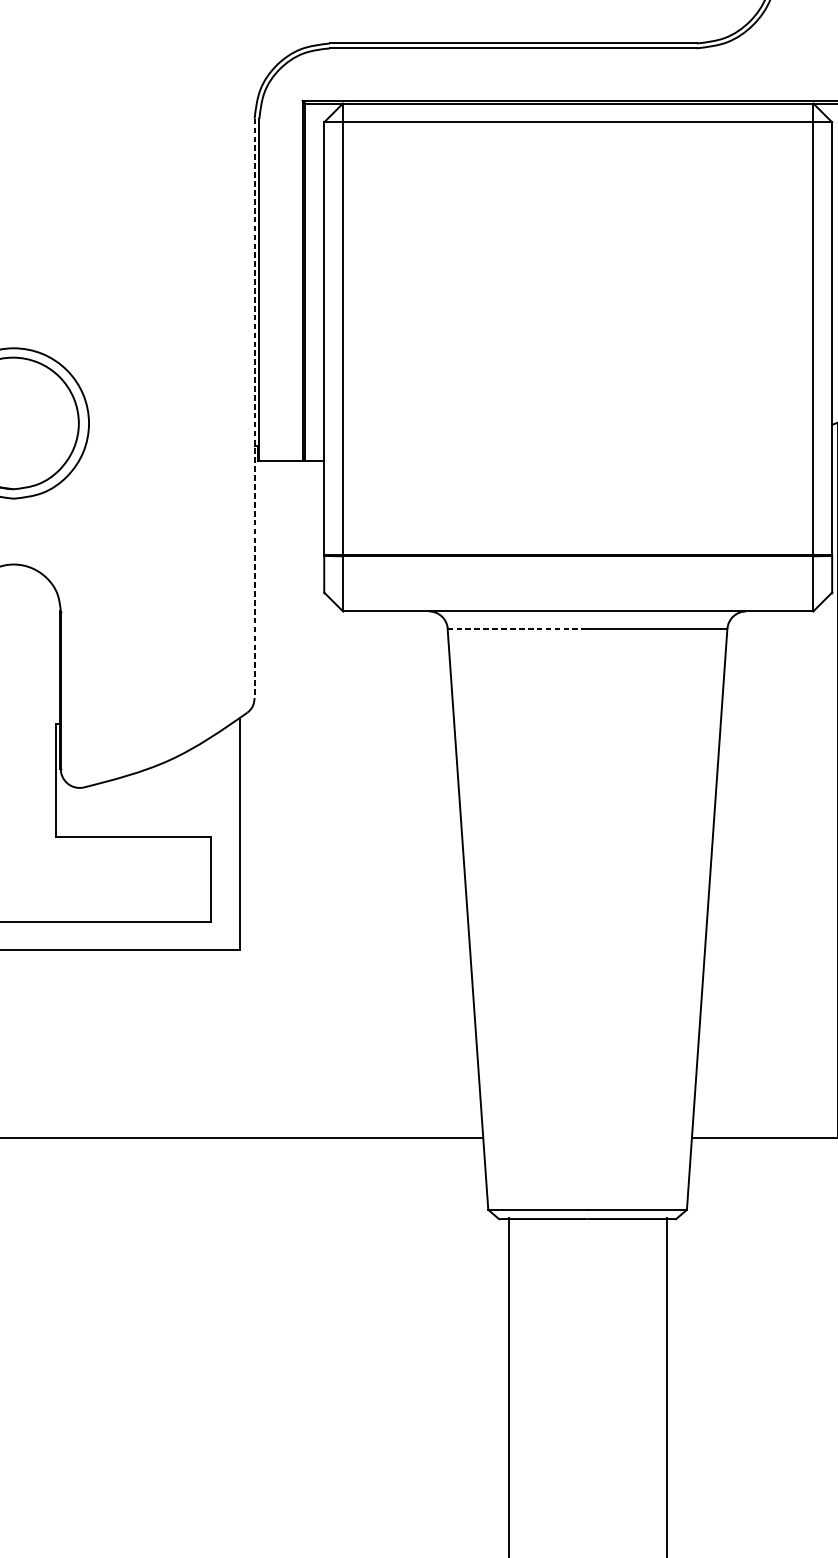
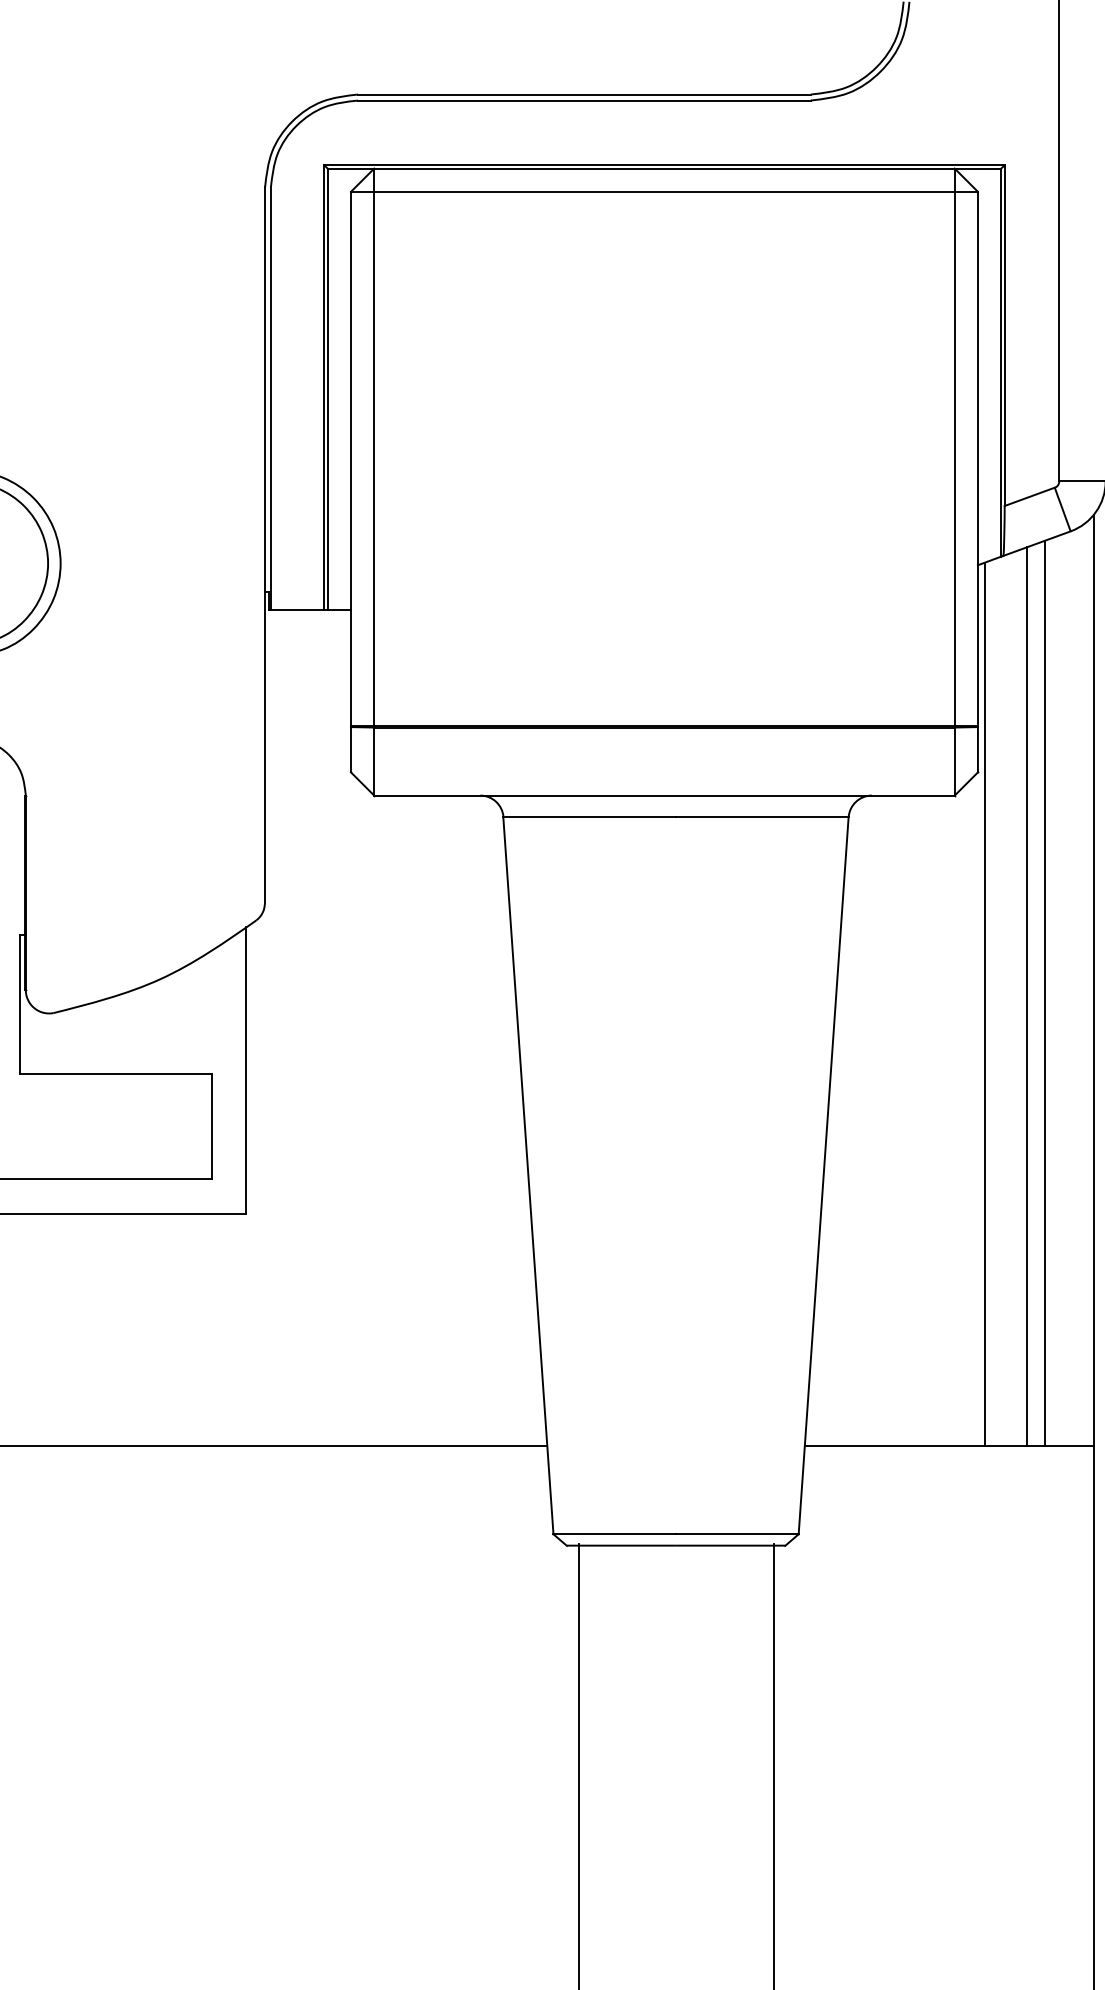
line: (254, 408) -> (265, 545), dashed -> solid
line: (518, 629) -> (590, 817), dashed -> solid

